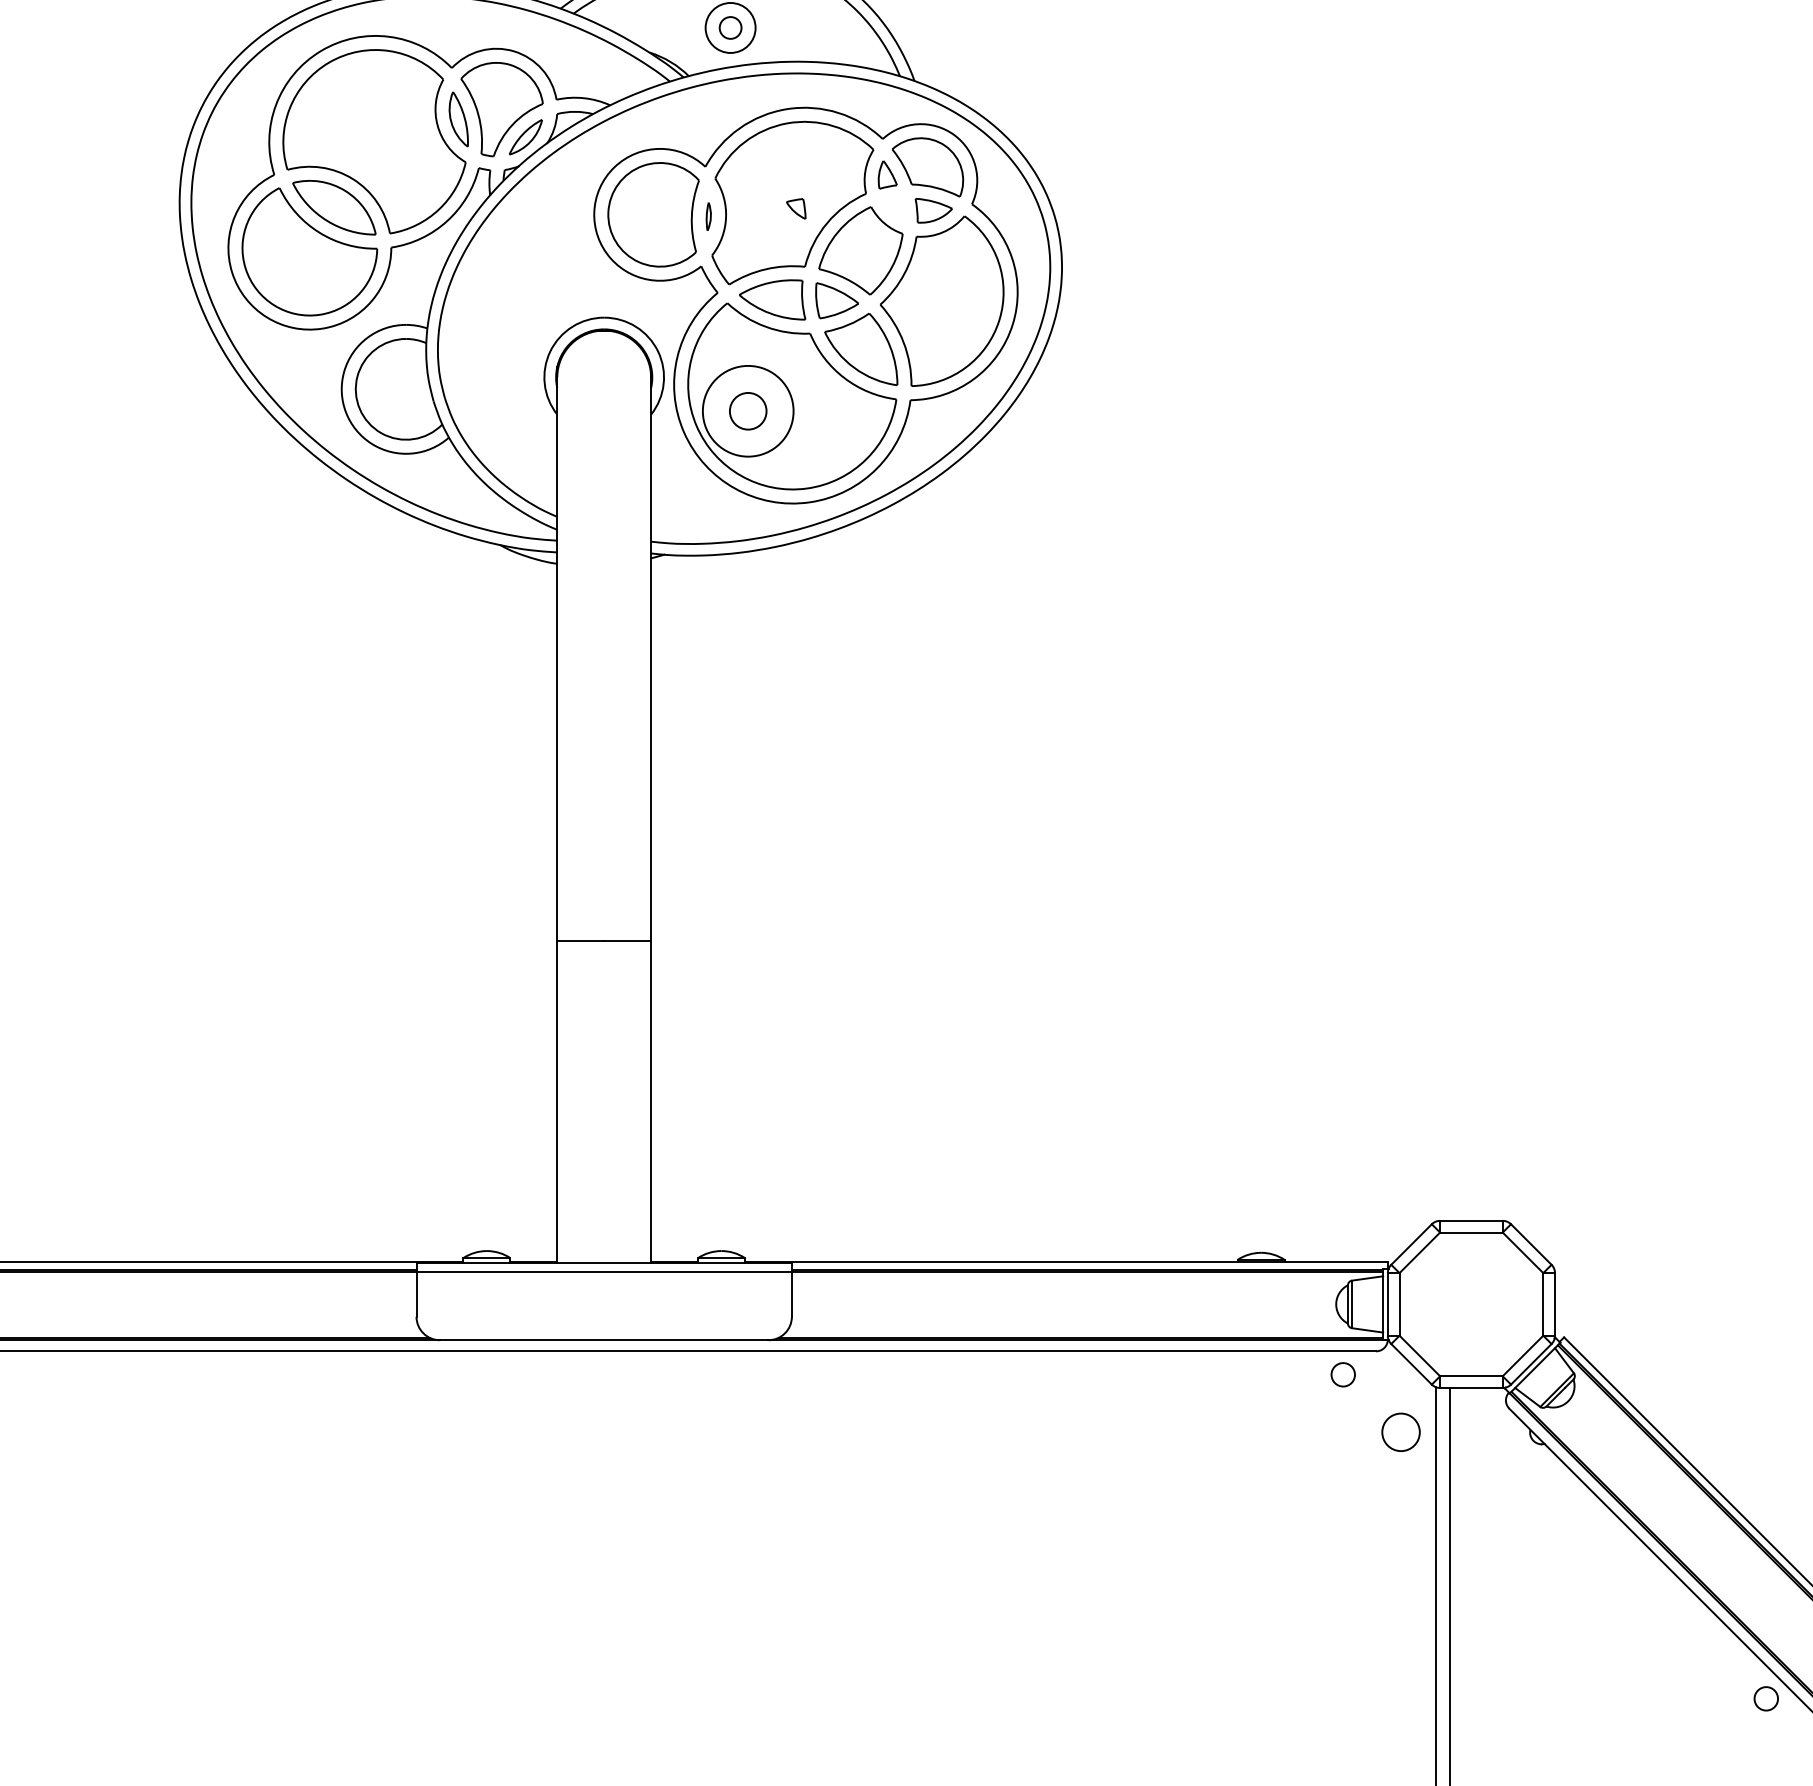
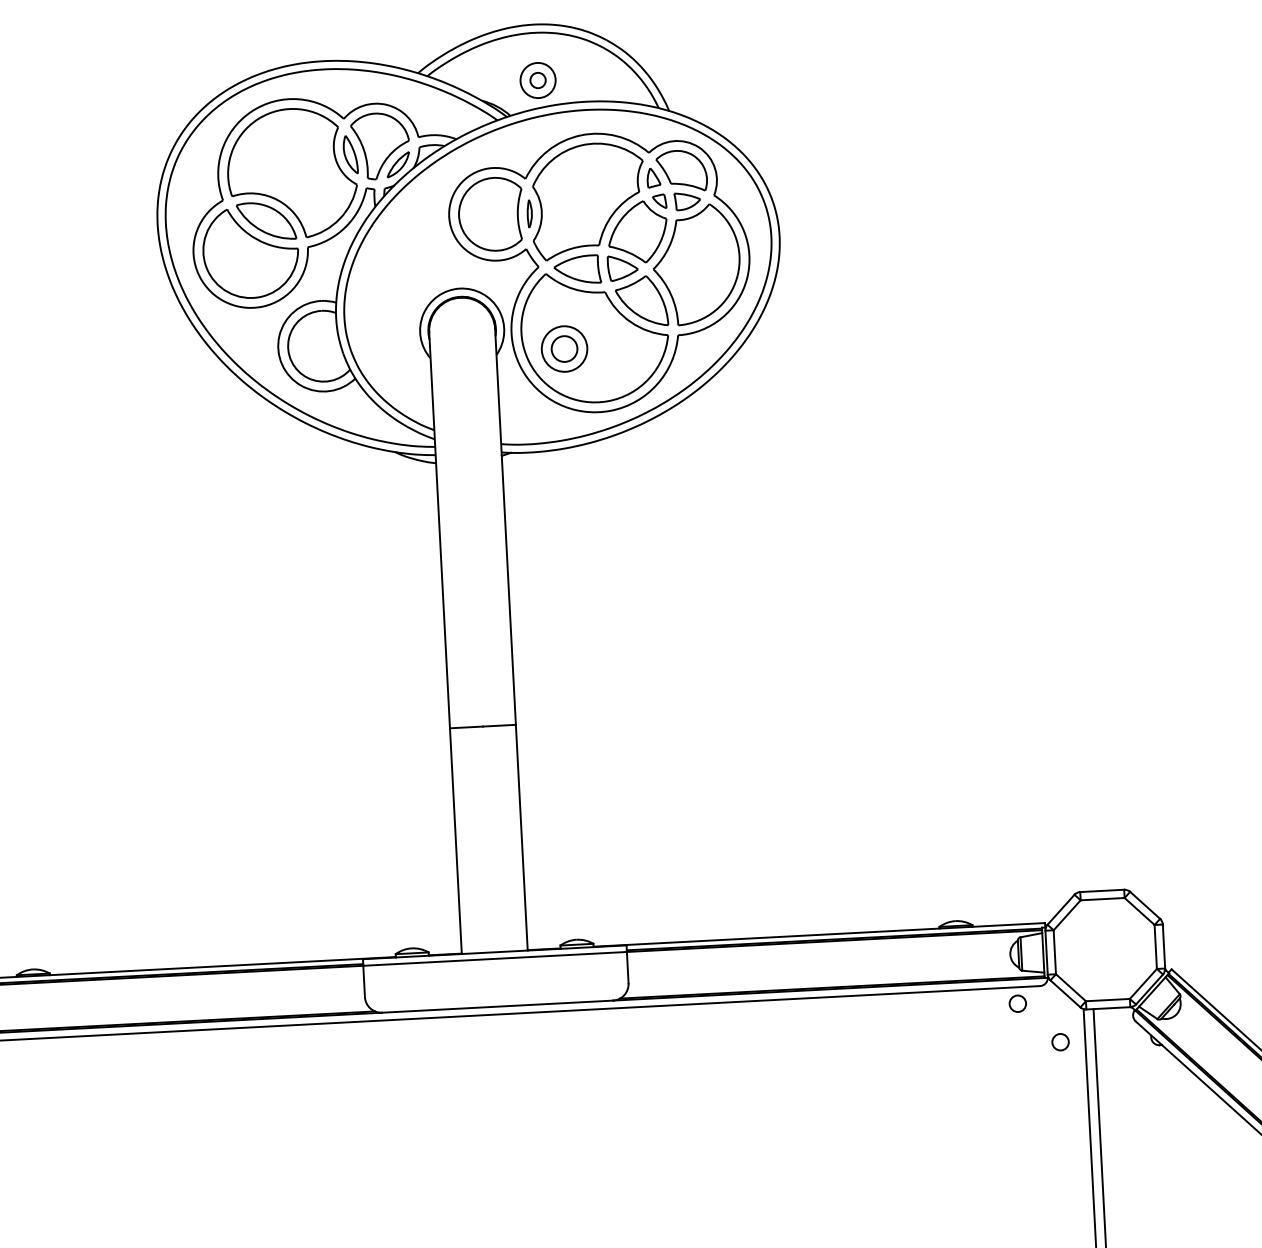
part: (796, 208) -> (659, 201), moved
part: (708, 216) -> (529, 213), size x1.43
circle: (747, 410) -> (564, 348), size x0.71
circle: (1400, 1432) -> (1060, 1042), size x0.62

